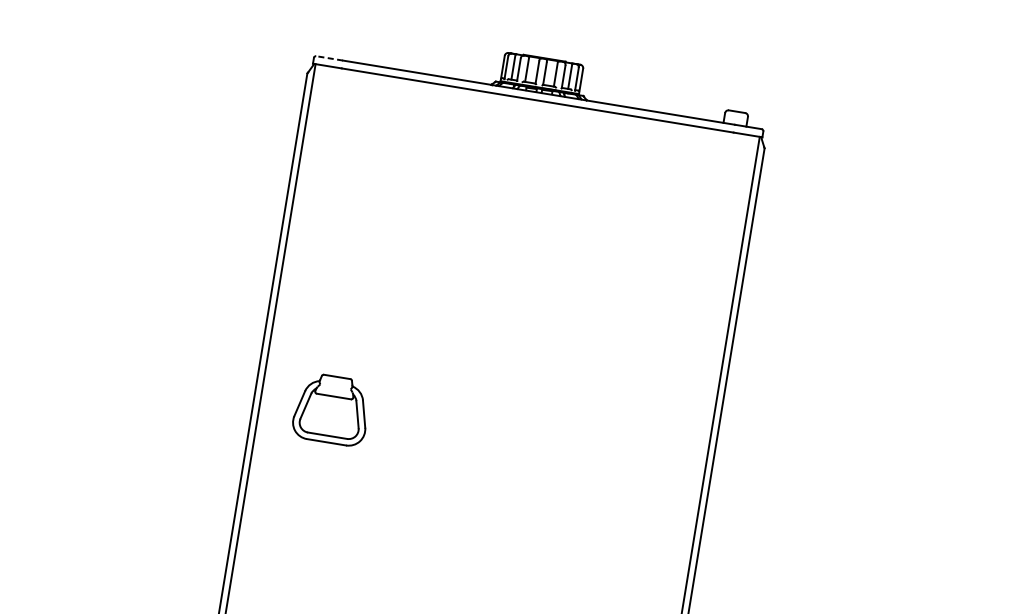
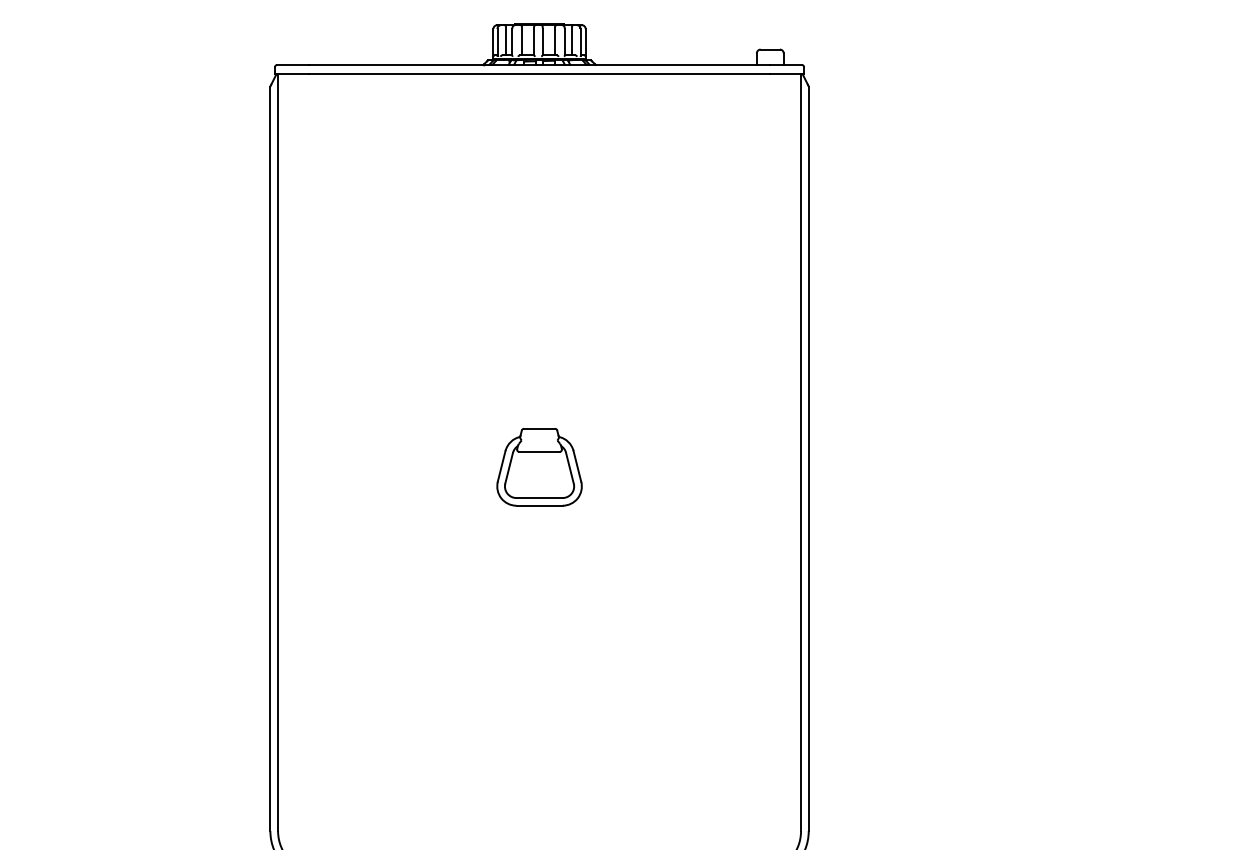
line: (330, 58) -> (293, 64), dashed -> solid
part: (331, 409) -> (539, 467), moved

